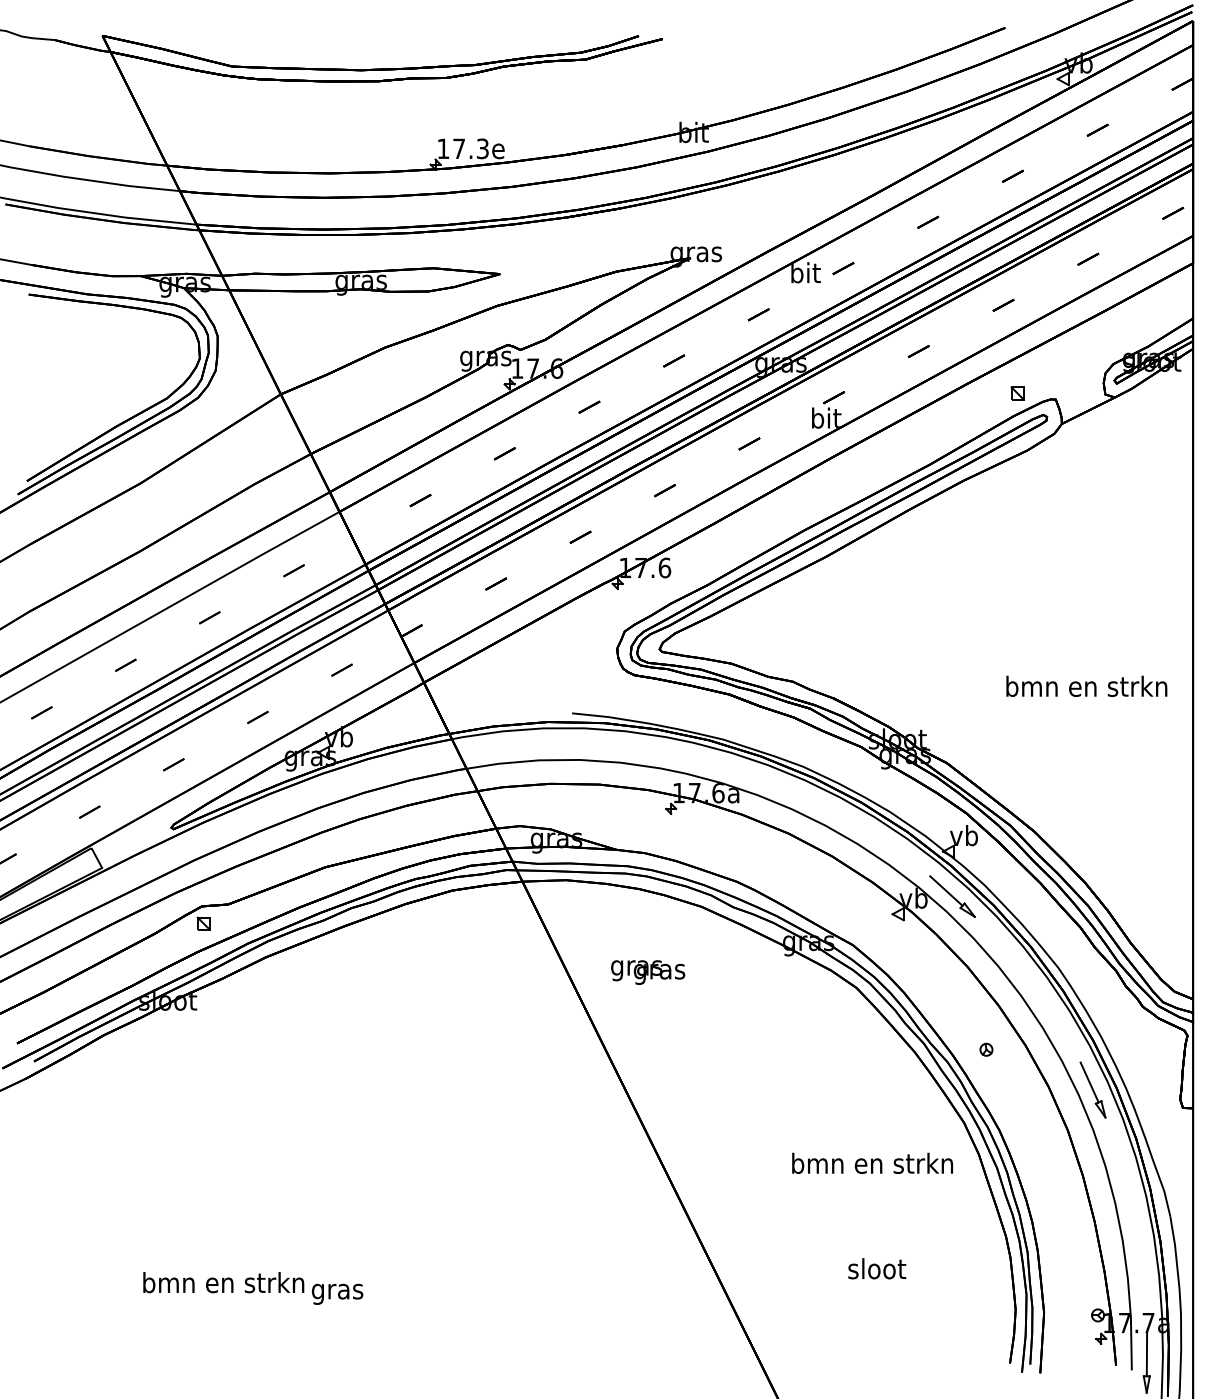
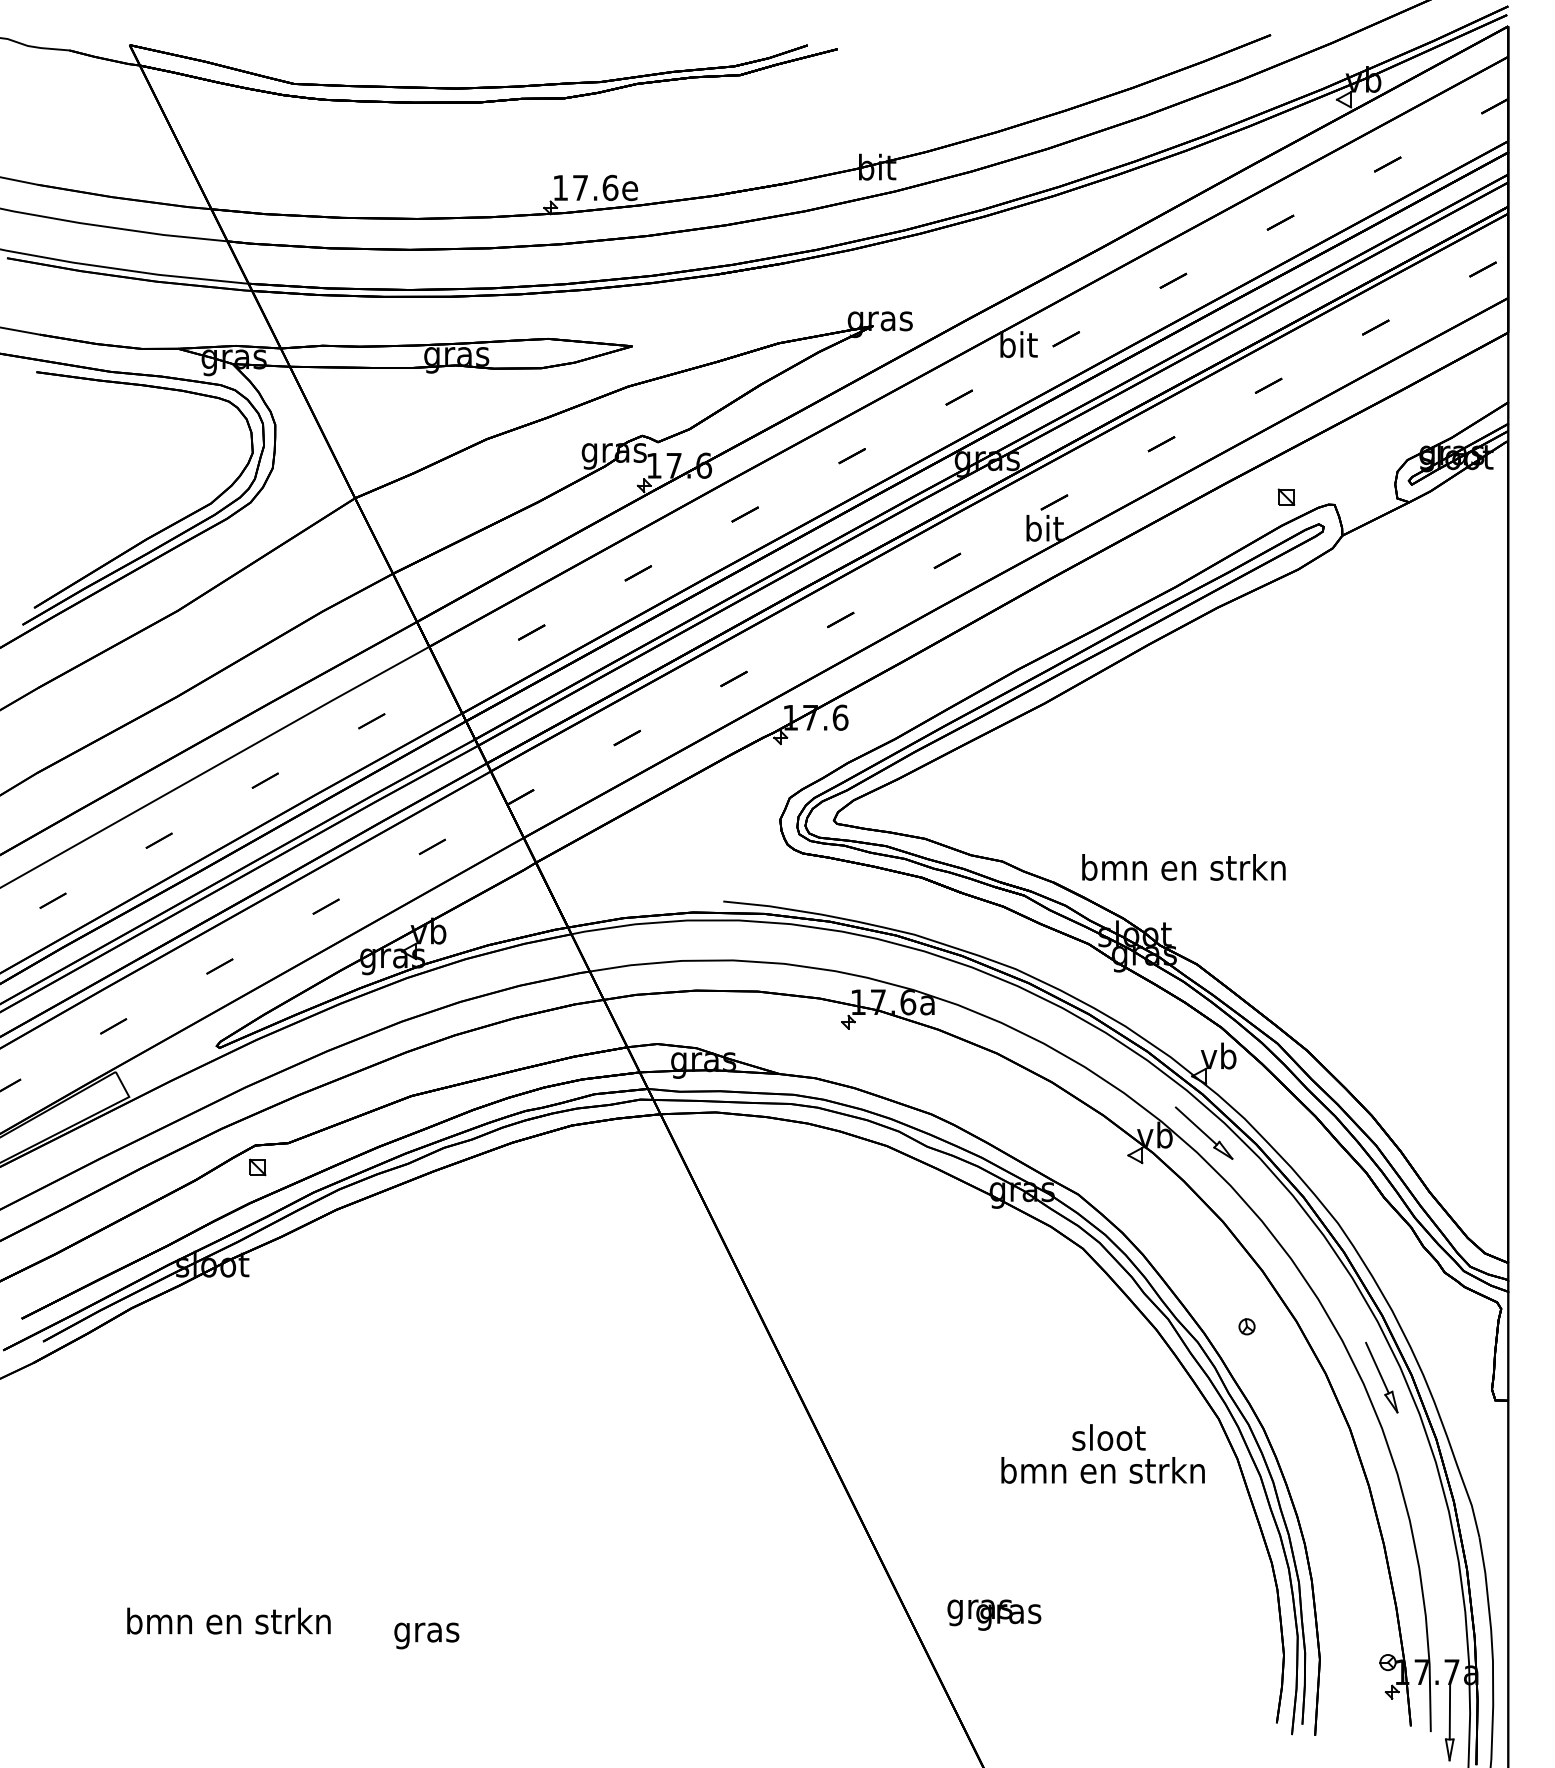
text: (482, 148) -> (610, 187), 17.3e -> 17.6e
text: (1086, 686) -> (1183, 867), moved
text: (648, 972) -> (994, 1614), moved
text: (876, 1268) -> (1108, 1437), moved
text: (223, 1282) -> (228, 1620), moved

